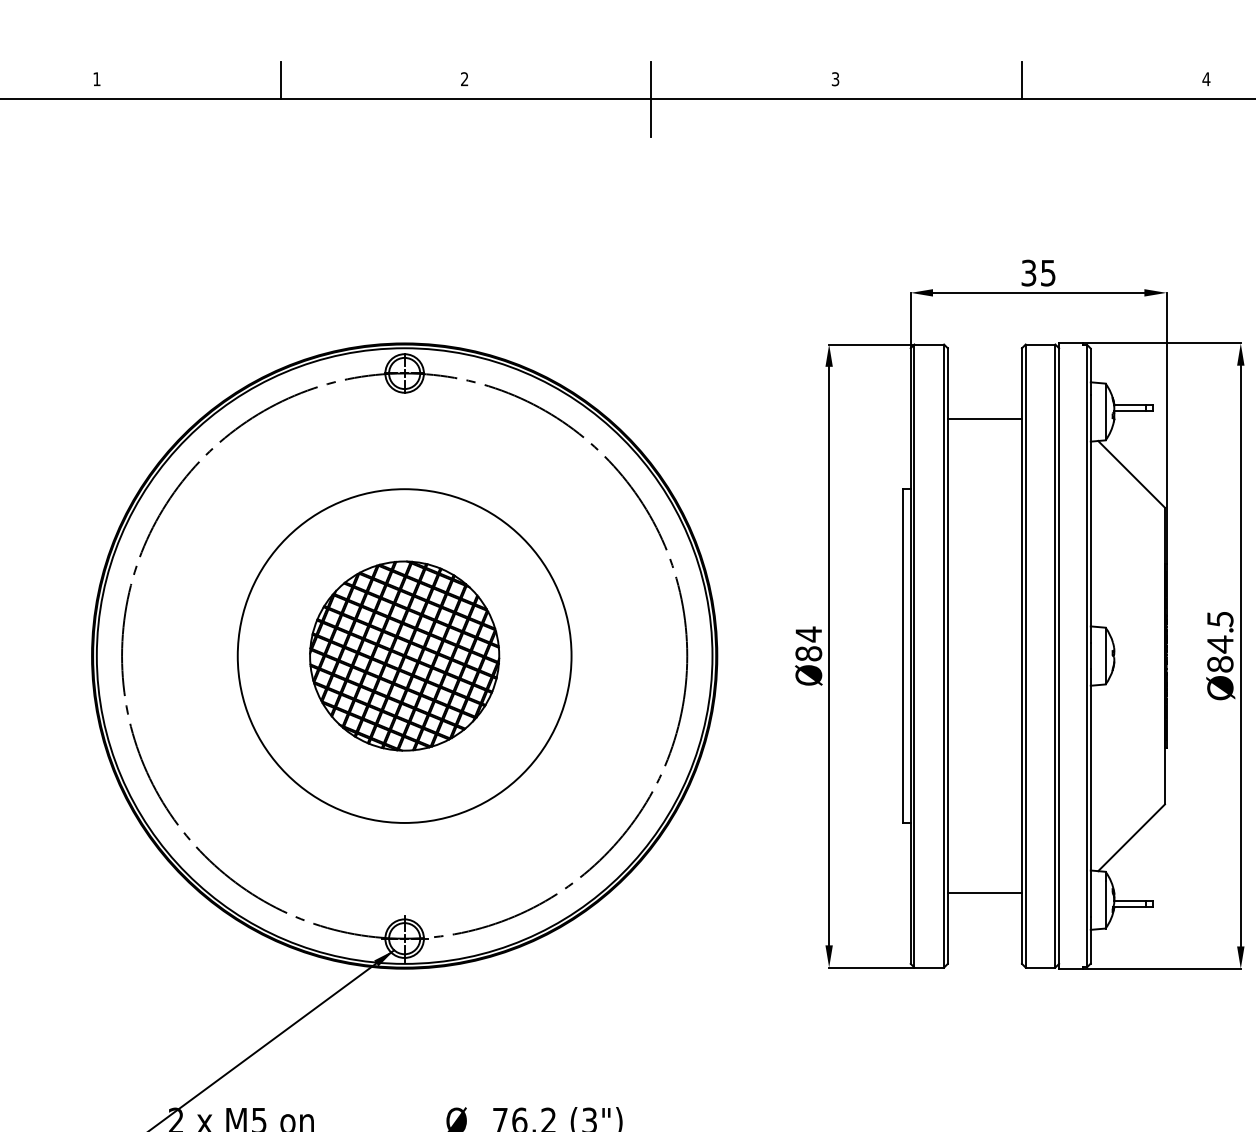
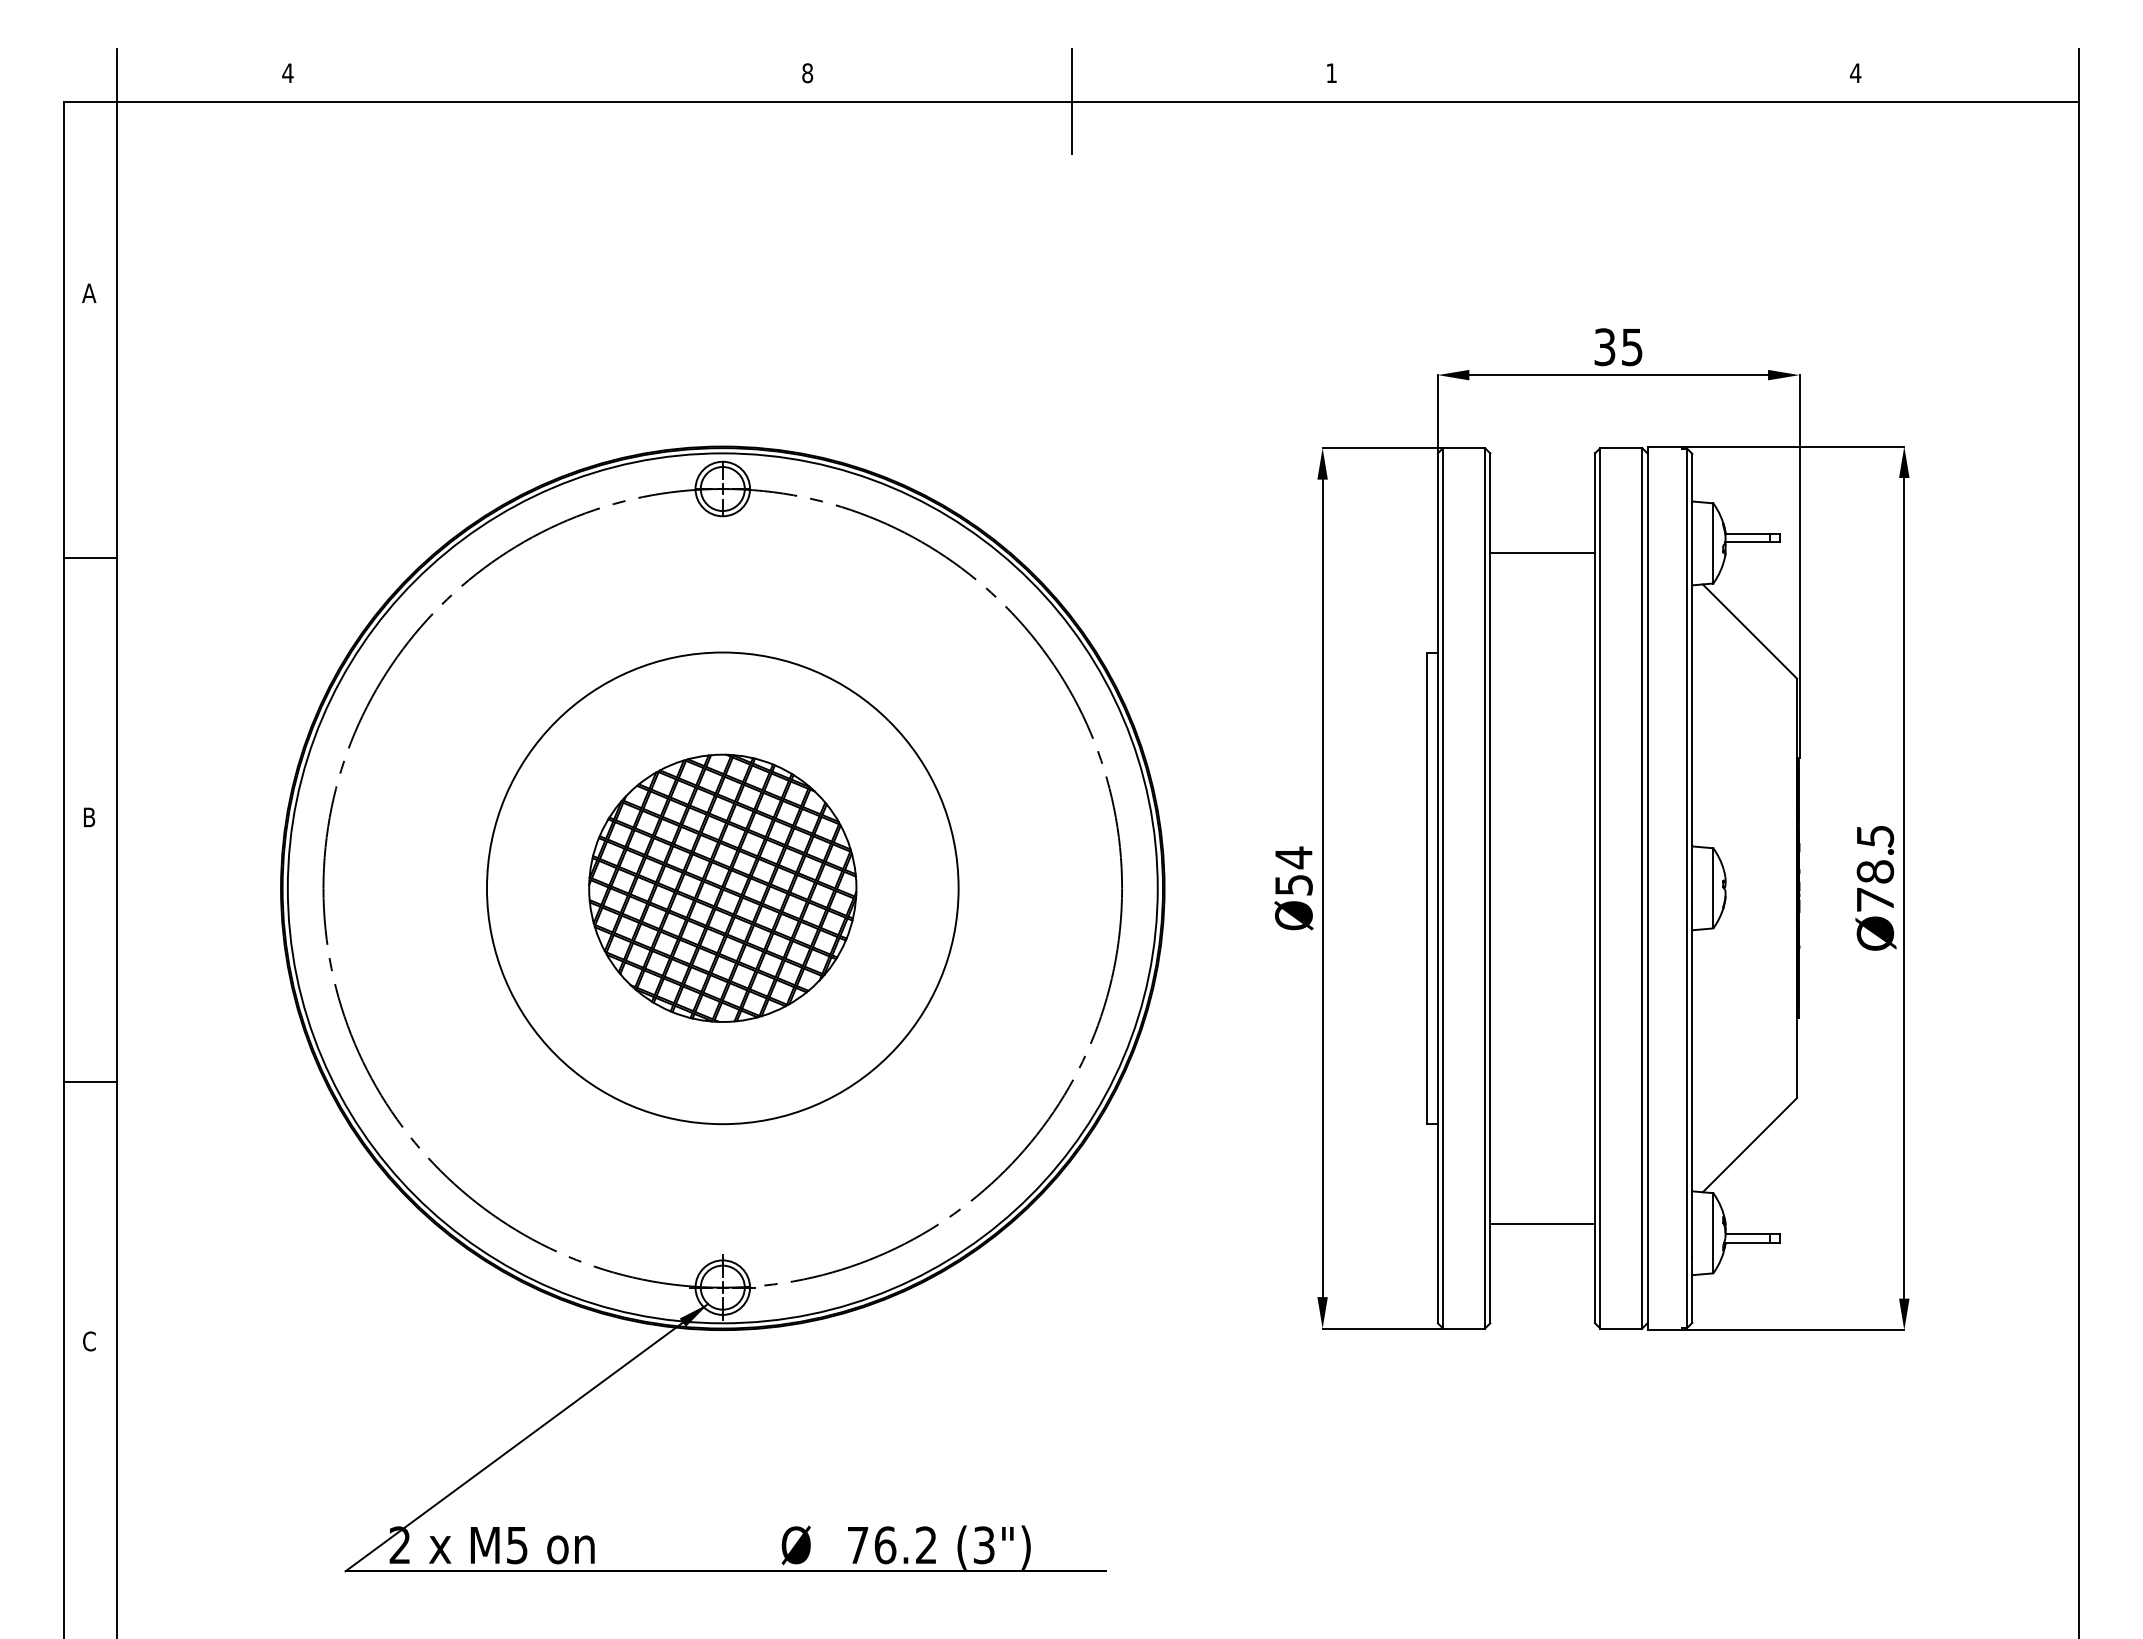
text: (96, 78) -> (287, 72), 1 -> 4
text: (464, 79) -> (807, 73), 2 -> 8
text: (835, 79) -> (1331, 73), 3 -> 1
line: (280, 80) -> (547, 75), removed
line: (1022, 80) -> (1595, 75), removed
text: (808, 653) -> (1293, 884), Ø84 -> Ø54
text: (1220, 654) -> (1875, 885), Ø84. -> Ø78.

